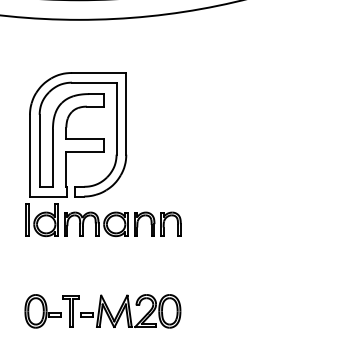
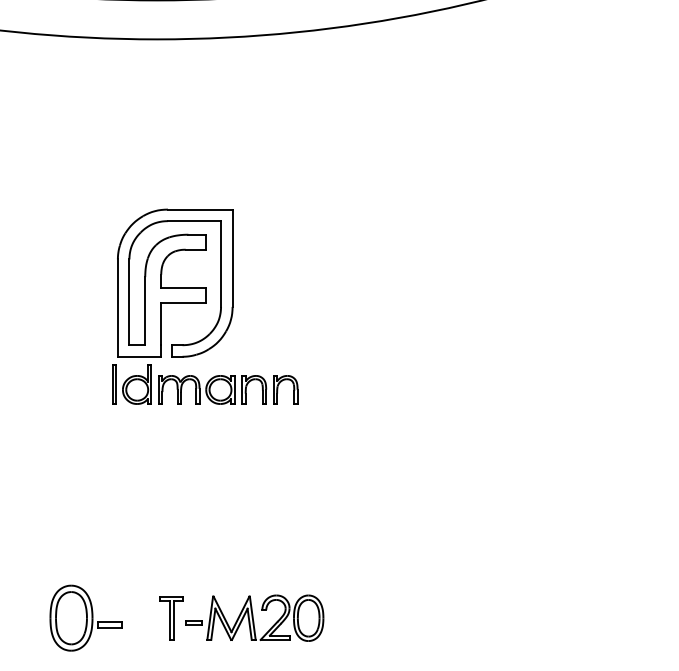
part: (103, 154) -> (205, 306), size x0.6
part: (121, 311) -> (241, 618), size x0.7

